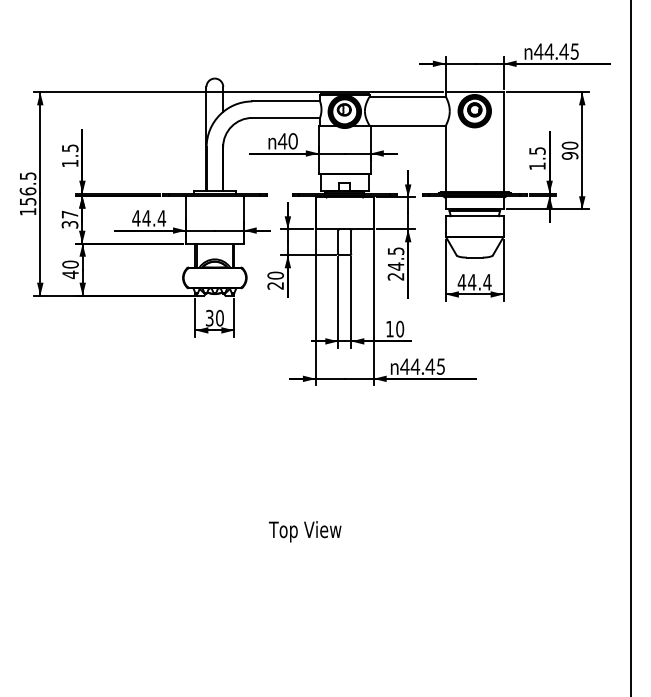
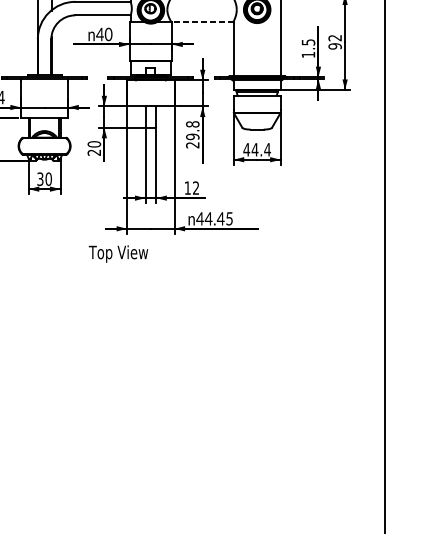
line: (407, 125) -> (202, 21), solid -> dashed
text: (569, 145) -> (334, 37), 90 -> 92
text: (395, 258) -> (192, 130), 24.5 -> 29.8
text: (400, 329) -> (196, 188), 10 -> 12
text: (305, 531) -> (118, 253), moved

